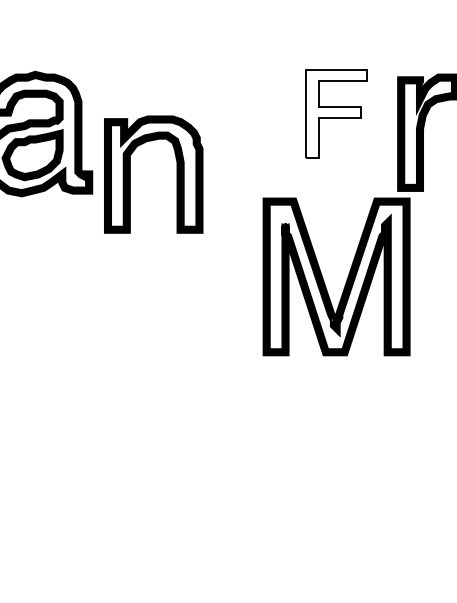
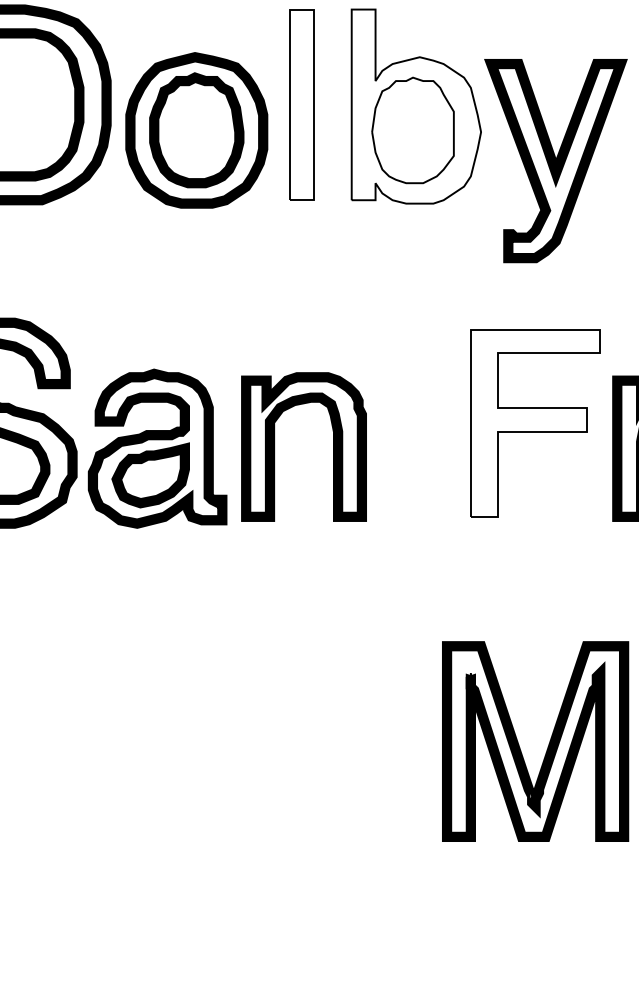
part: (336, 114) -> (535, 423), size x1.67
part: (131, 174) -> (275, 446), moved
part: (346, 280) -> (547, 746), moved

